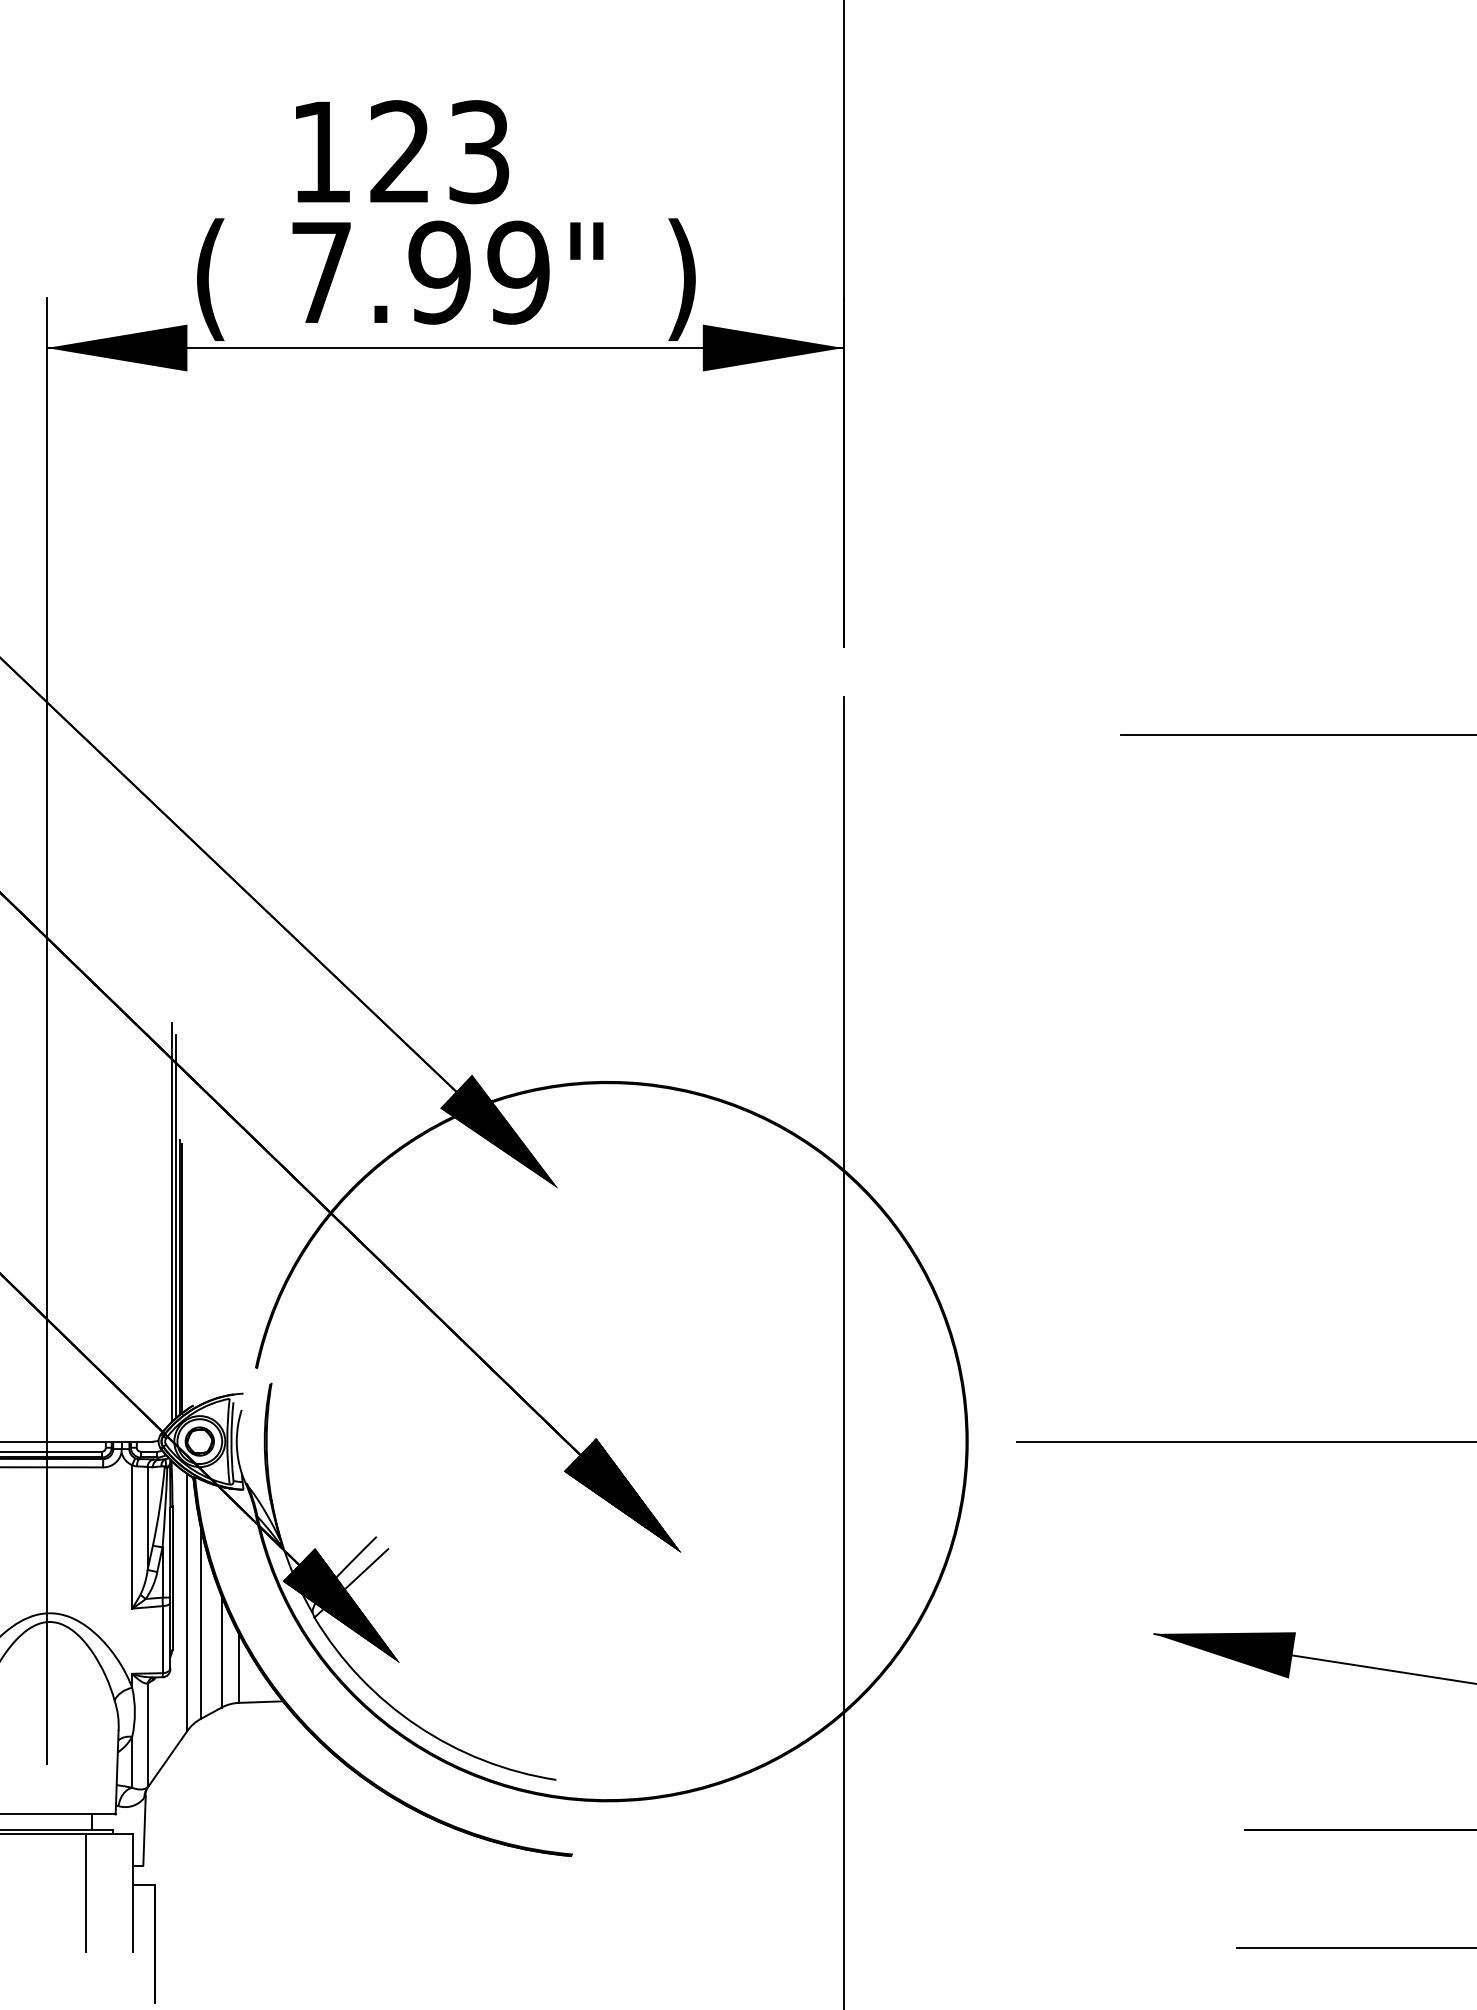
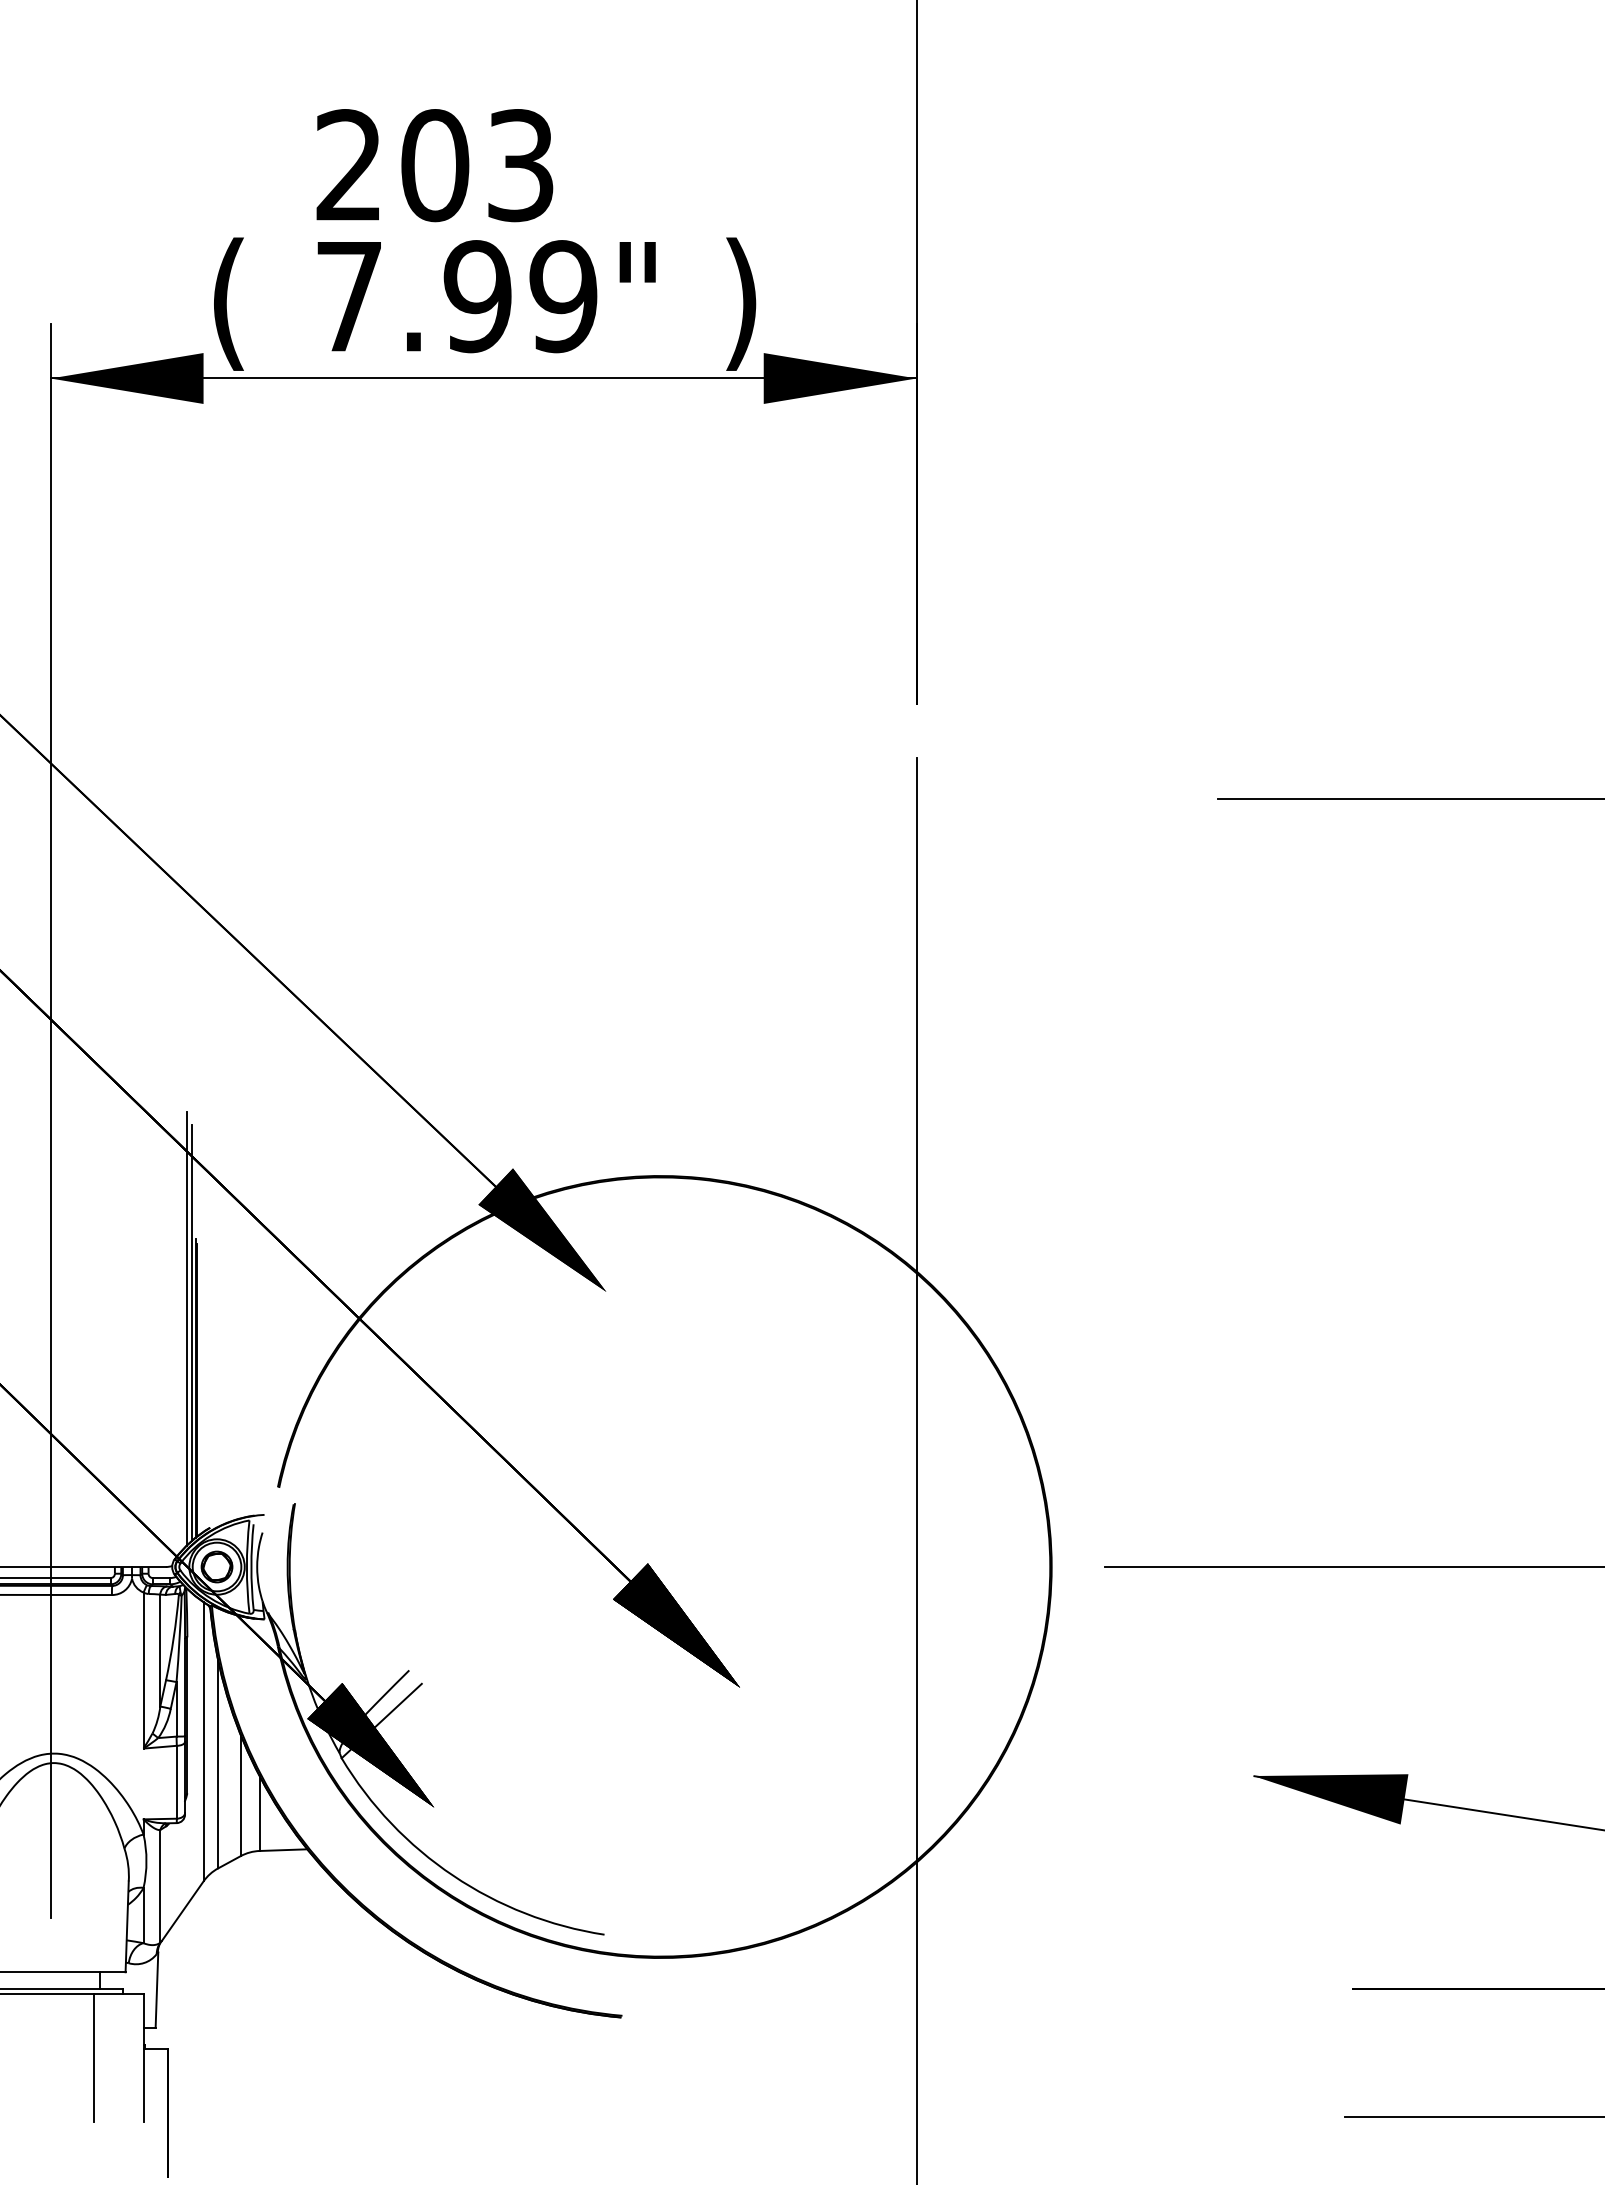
text: (361, 152) -> (392, 165), 123 -> 203

